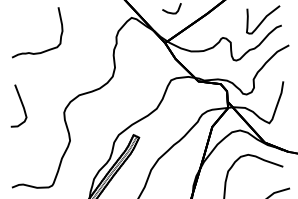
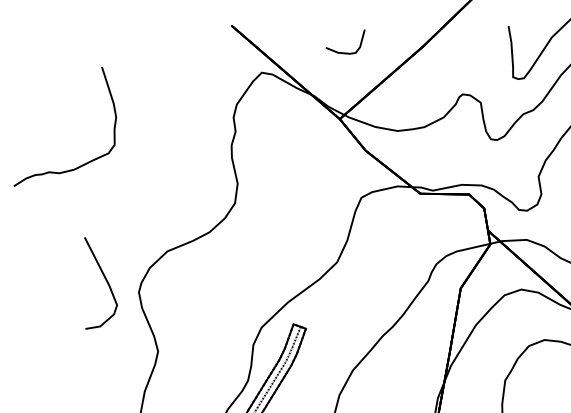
curve: (21, 104) -> (103, 278), moved

